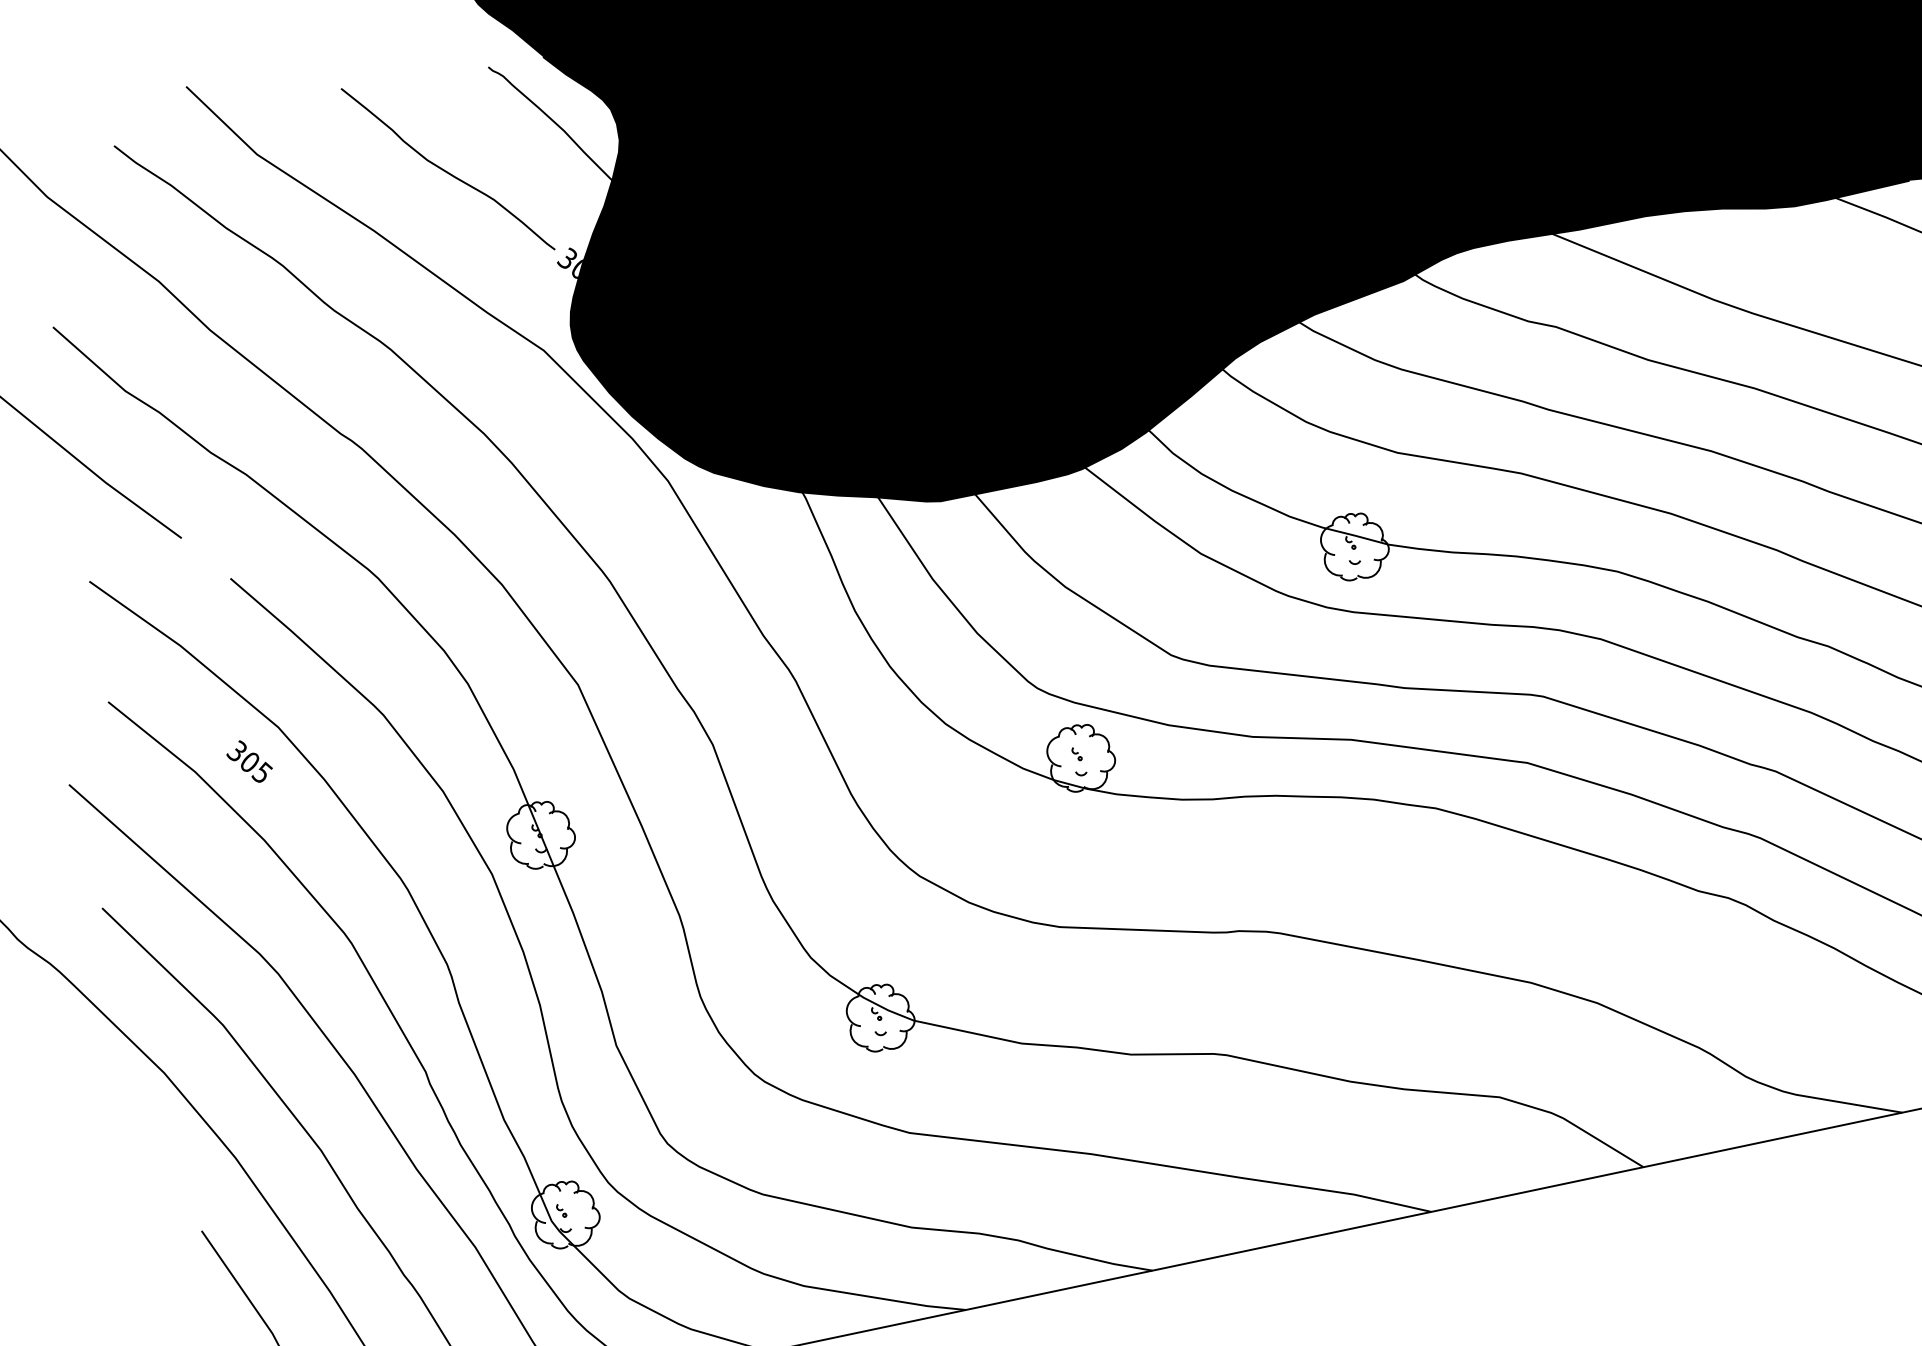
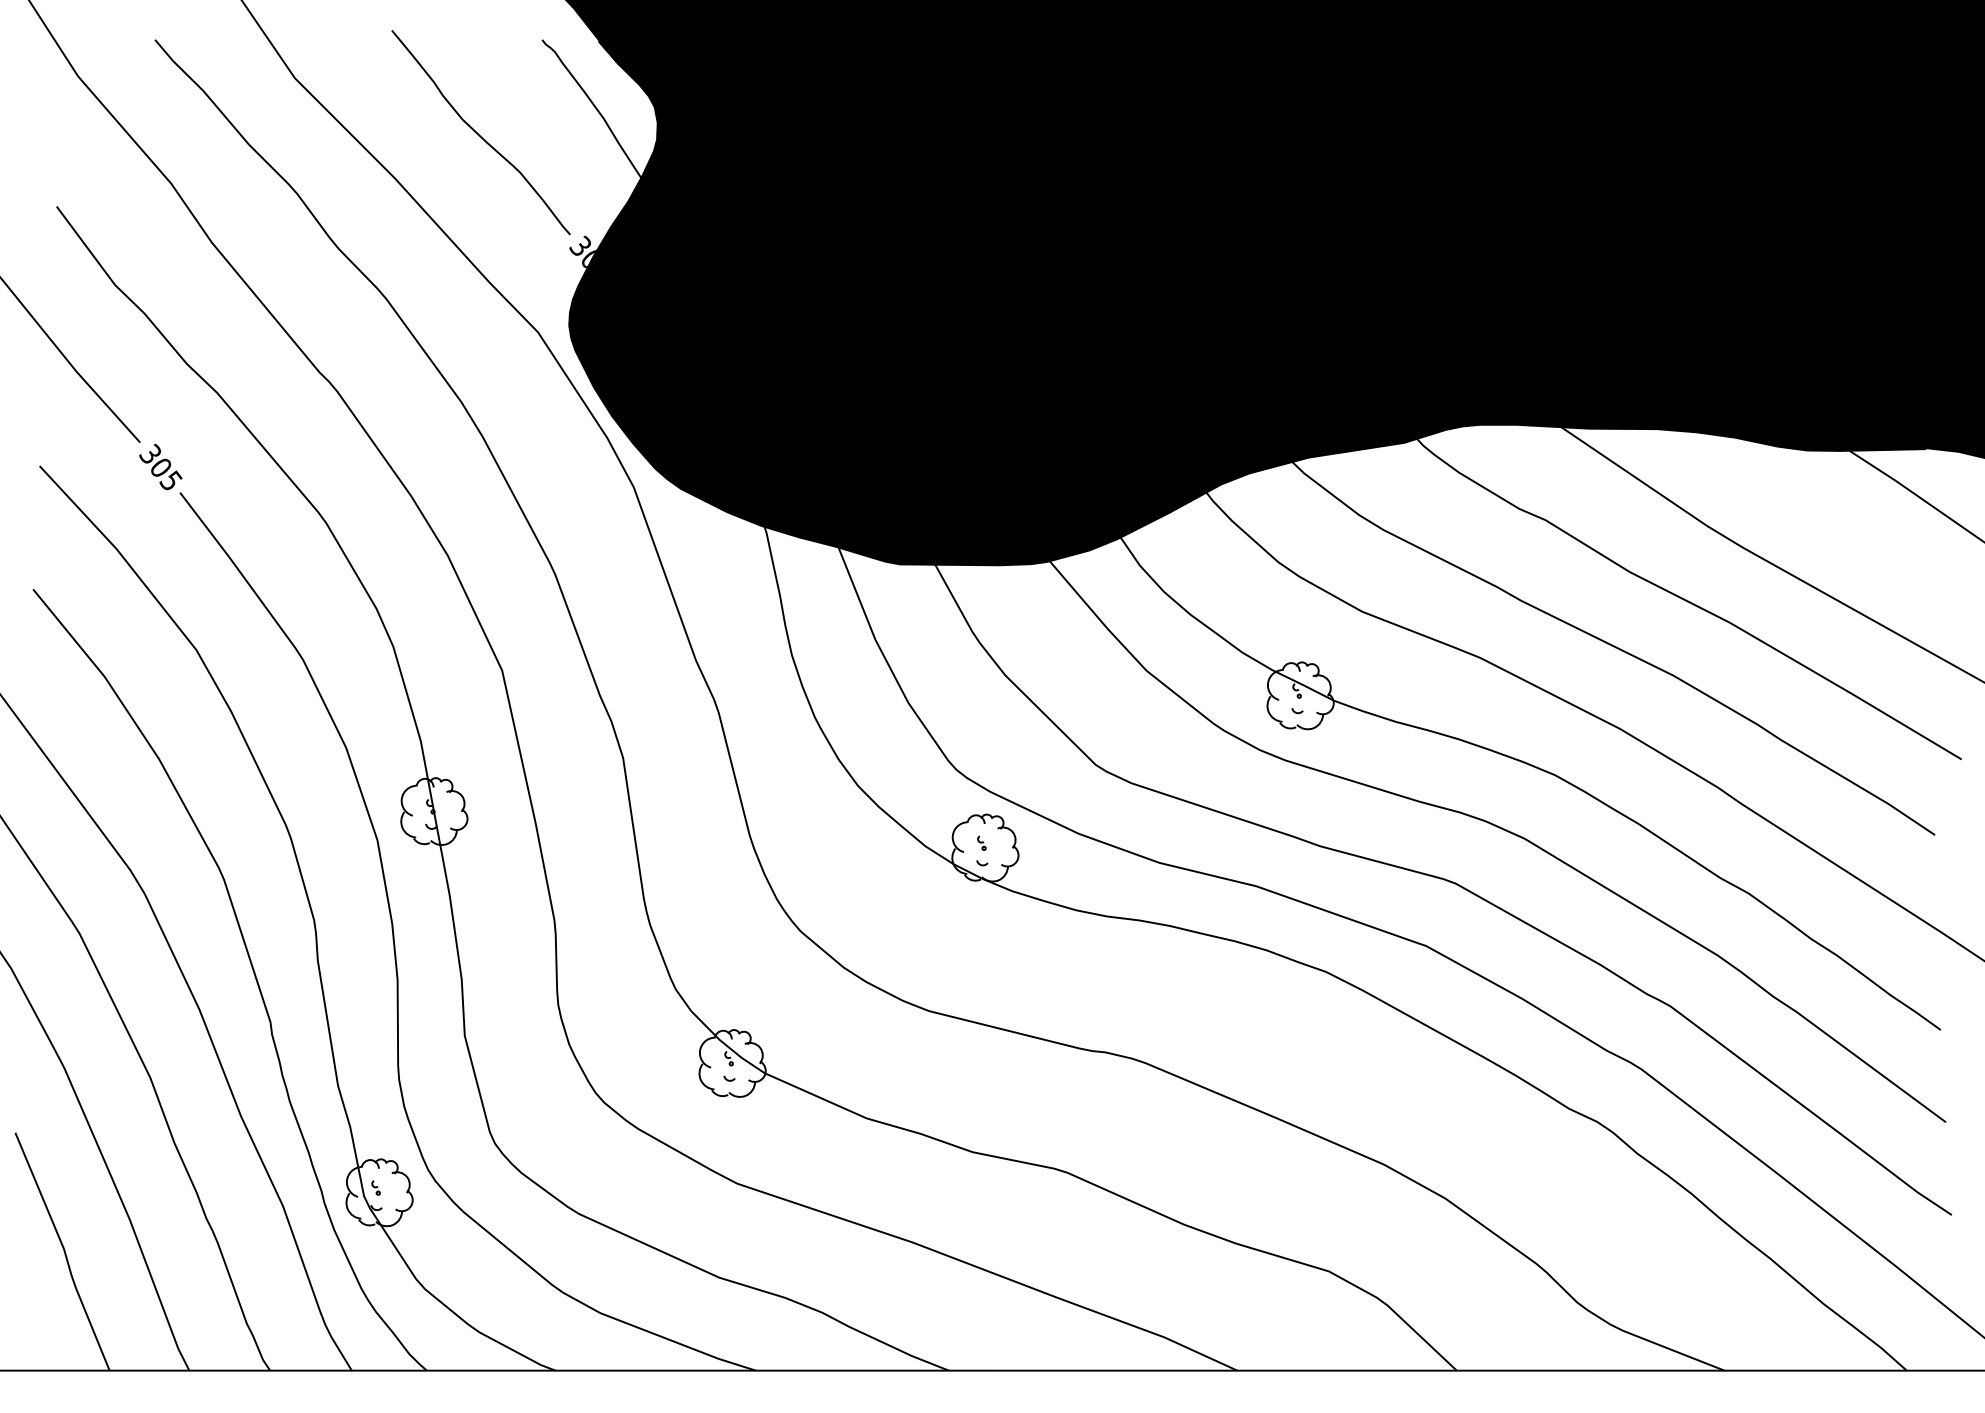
text: (249, 761) -> (160, 466), moved

